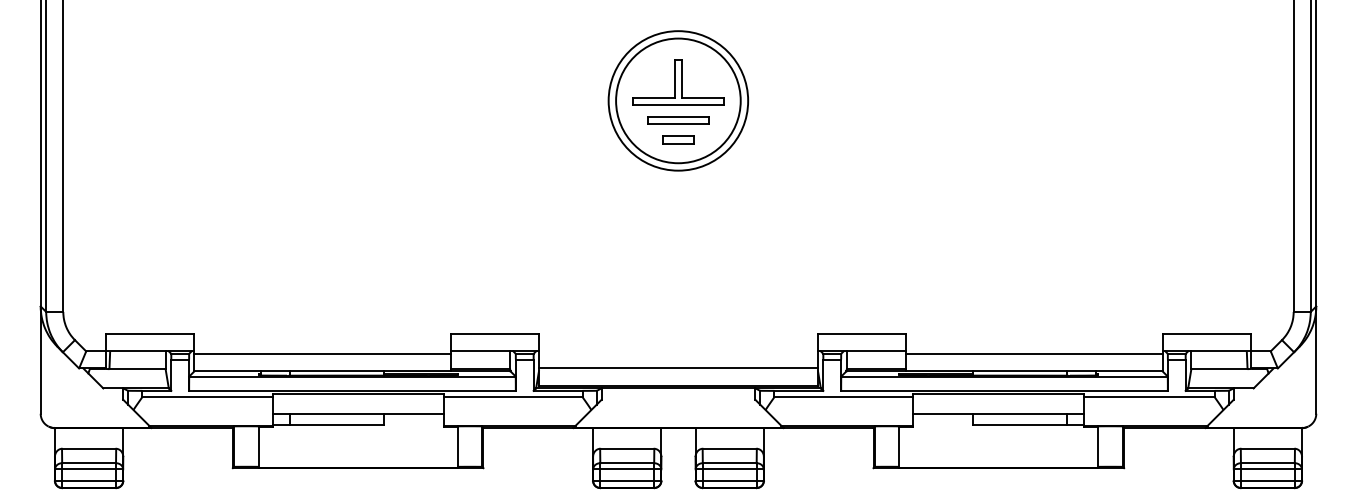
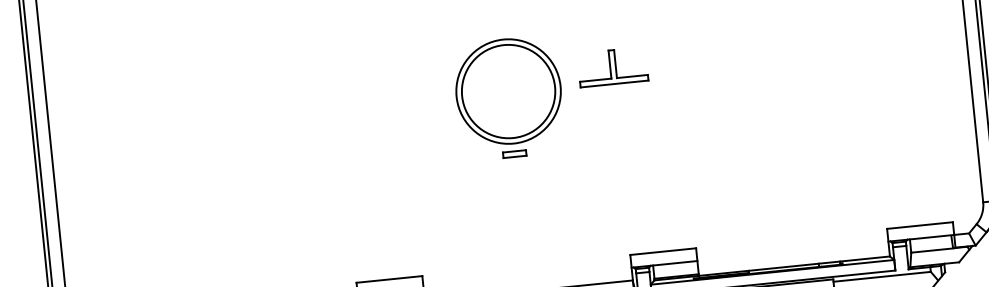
part: (678, 82) -> (613, 67), moved
part: (678, 120) -> (510, 106), removed
part: (678, 139) -> (515, 153), moved
line: (1034, 354) -> (793, 253), removed

